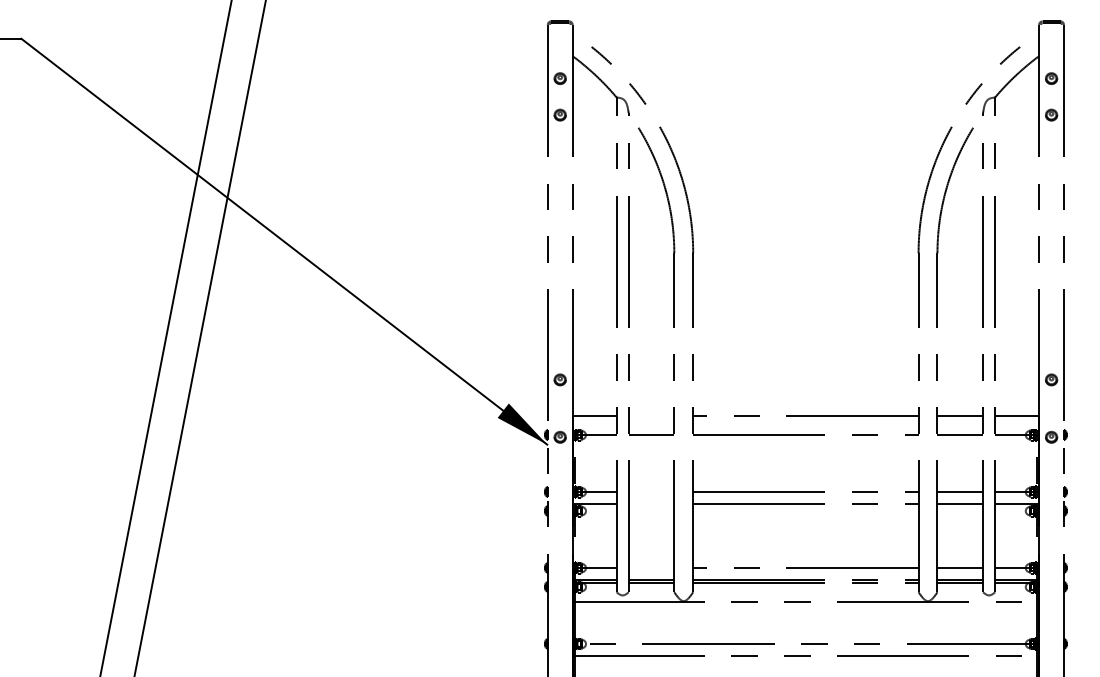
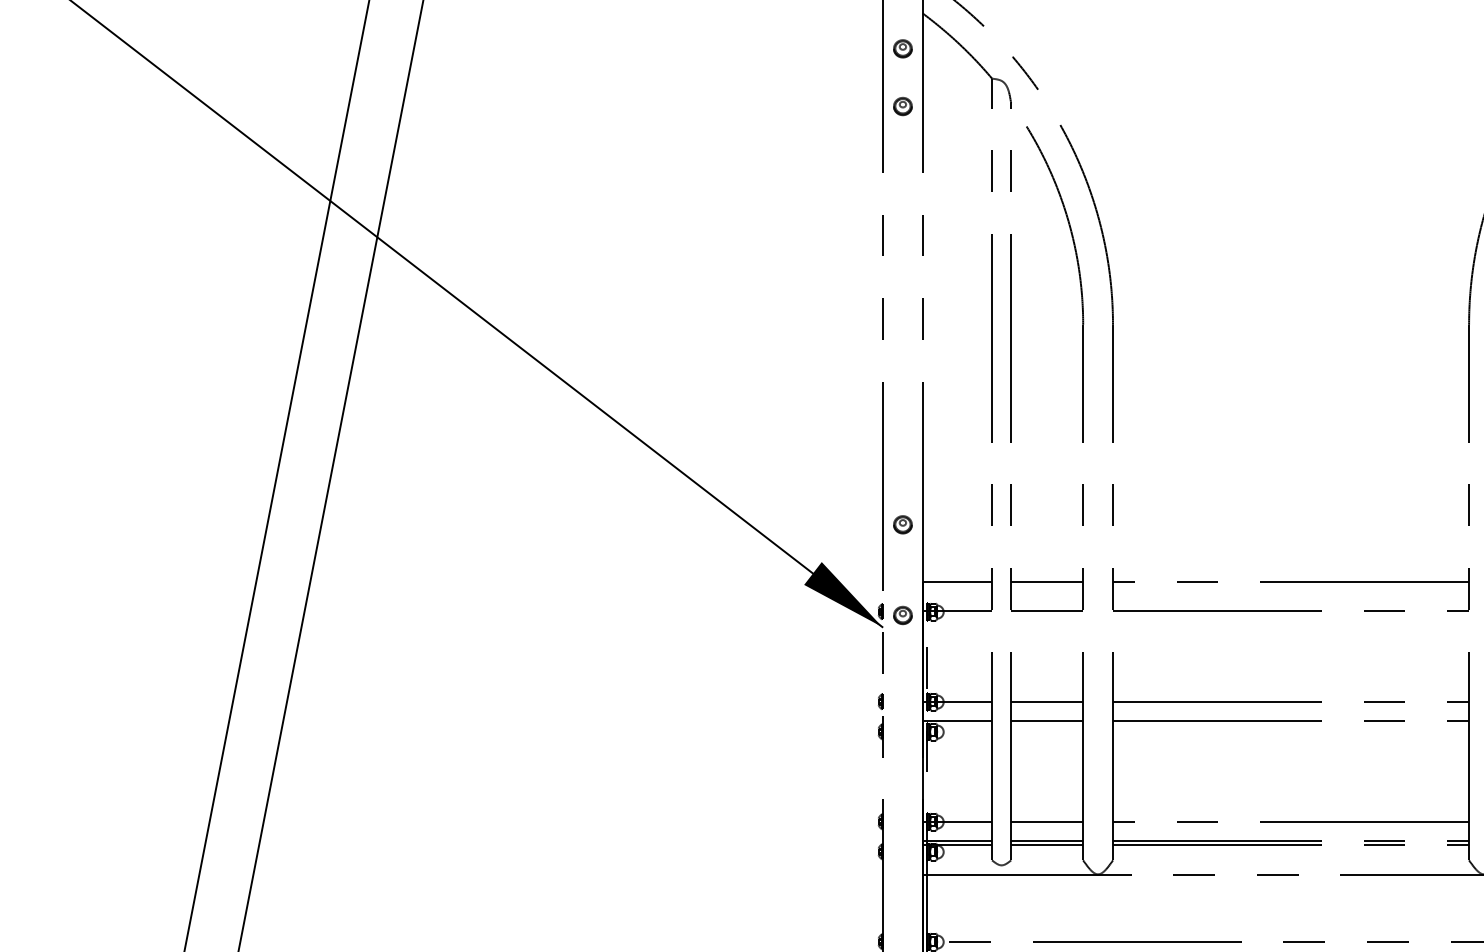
line: (651, 415) -> (1047, 581), added
line: (651, 491) -> (1047, 701), added
line: (651, 503) -> (1047, 720), added
line: (651, 567) -> (1047, 821), added

